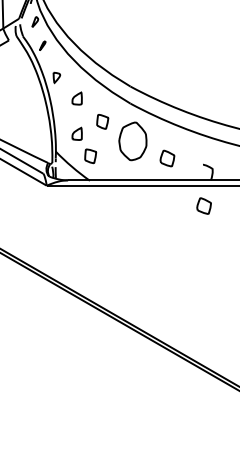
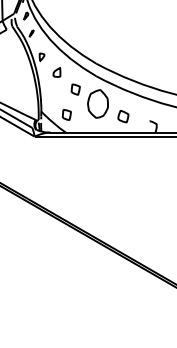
part: (76, 133) -> (56, 98), removed
part: (204, 205) -> (150, 151), removed

